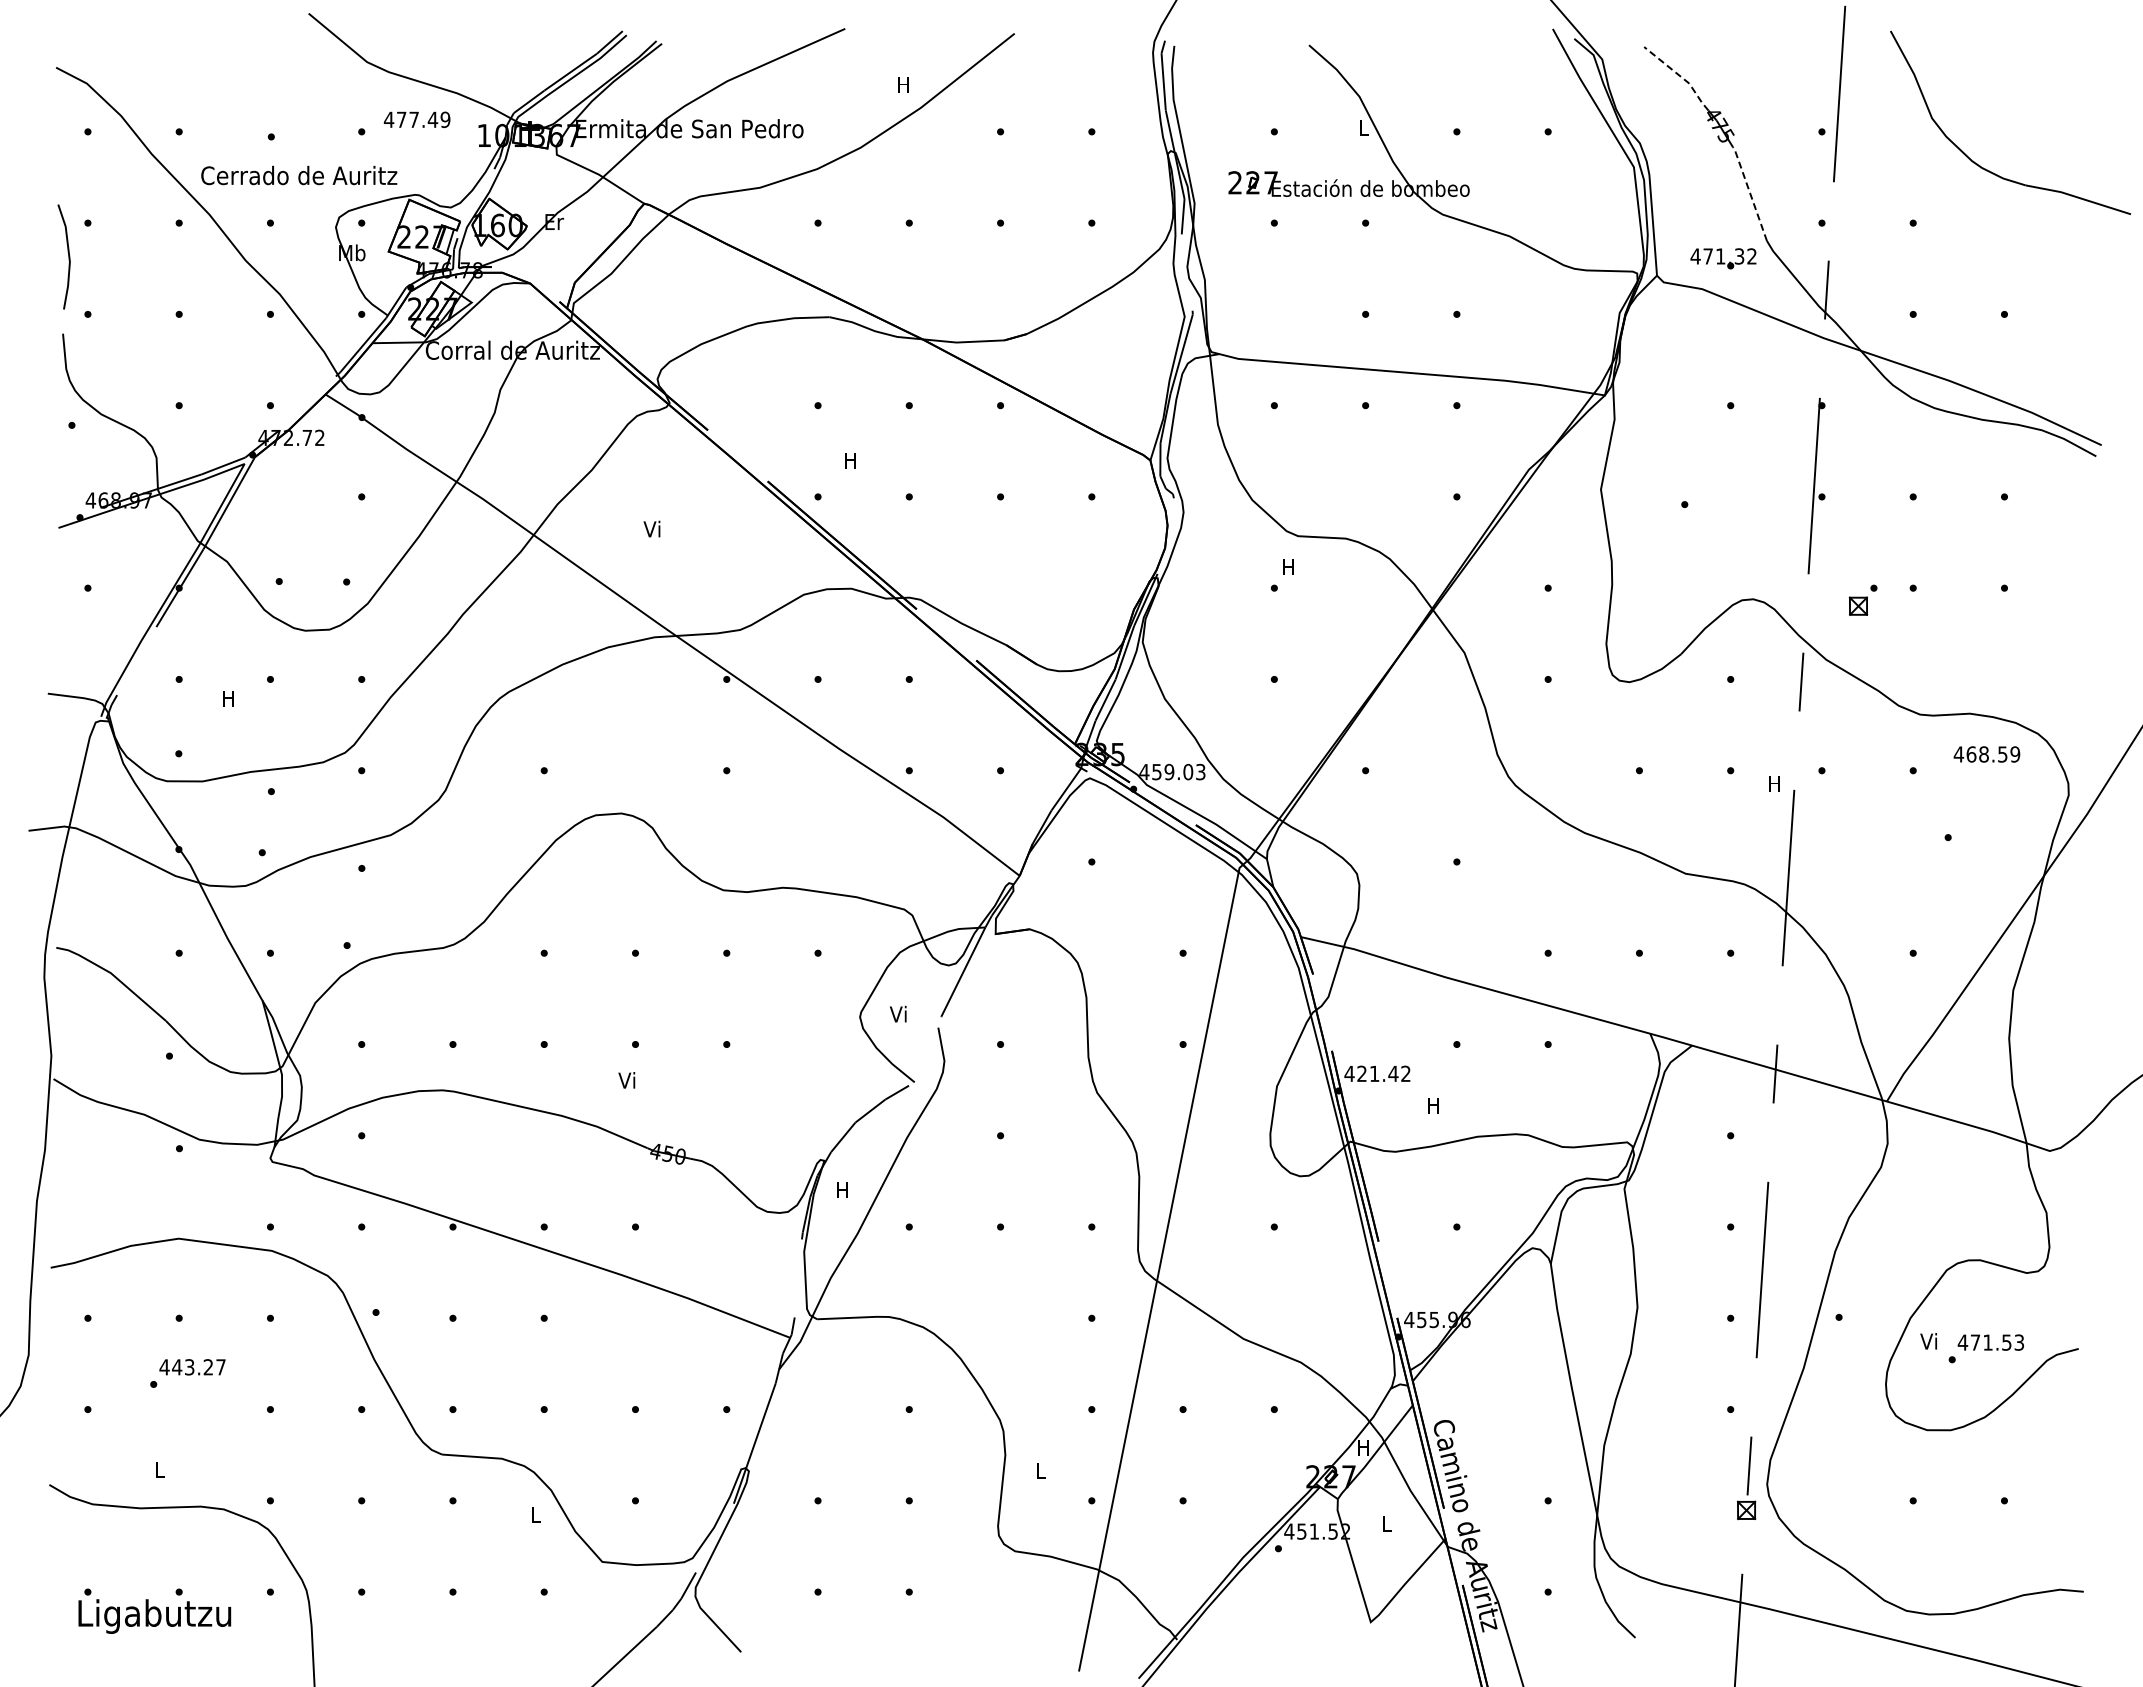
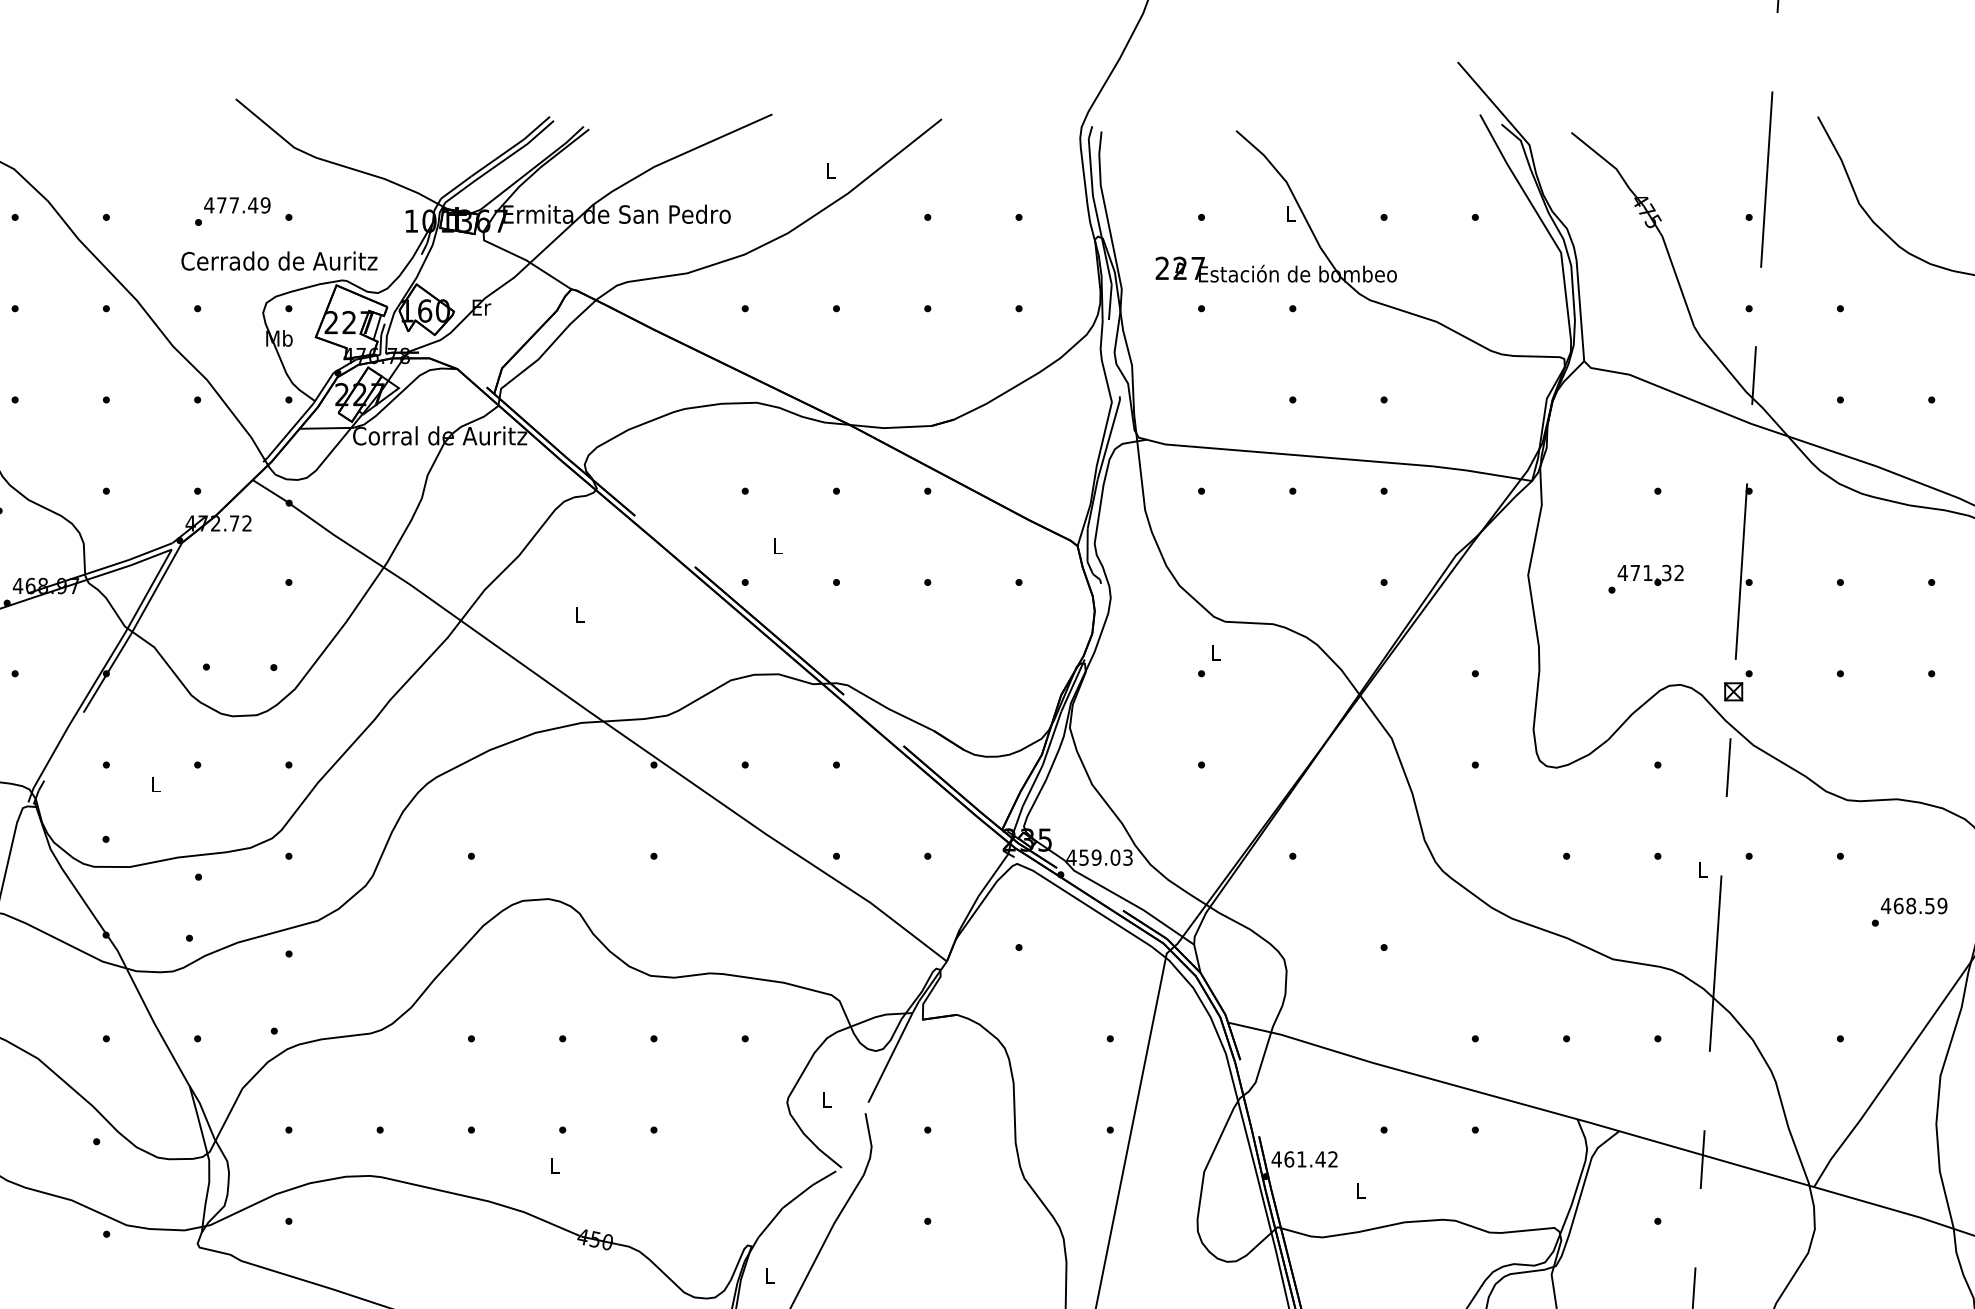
line: (1680, 76) -> (1607, 162), dashed -> solid
text: (903, 84) -> (830, 170), H -> L
text: (416, 119) -> (236, 205), moved
text: (299, 175) -> (279, 261), moved
line: (1750, 193) -> (1677, 279), dashed -> solid
text: (1723, 258) -> (1650, 575), moved
text: (850, 460) -> (777, 546), H -> L
text: (651, 528) -> (578, 614), Vi -> L
text: (1288, 566) -> (1215, 652), H -> L
part: (1862, 599) -> (1737, 685), moved
text: (228, 698) -> (155, 784), H -> L
text: (1986, 754) -> (1913, 906), moved
text: (1774, 783) -> (1701, 869), H -> L
text: (897, 1013) -> (824, 1099), Vi -> L
text: (1362, 1073) -> (1289, 1159), 421.42 -> 461.42
text: (626, 1080) -> (553, 1166), Vi -> L
text: (1433, 1105) -> (1360, 1191), H -> L
text: (842, 1189) -> (769, 1275), H -> L

